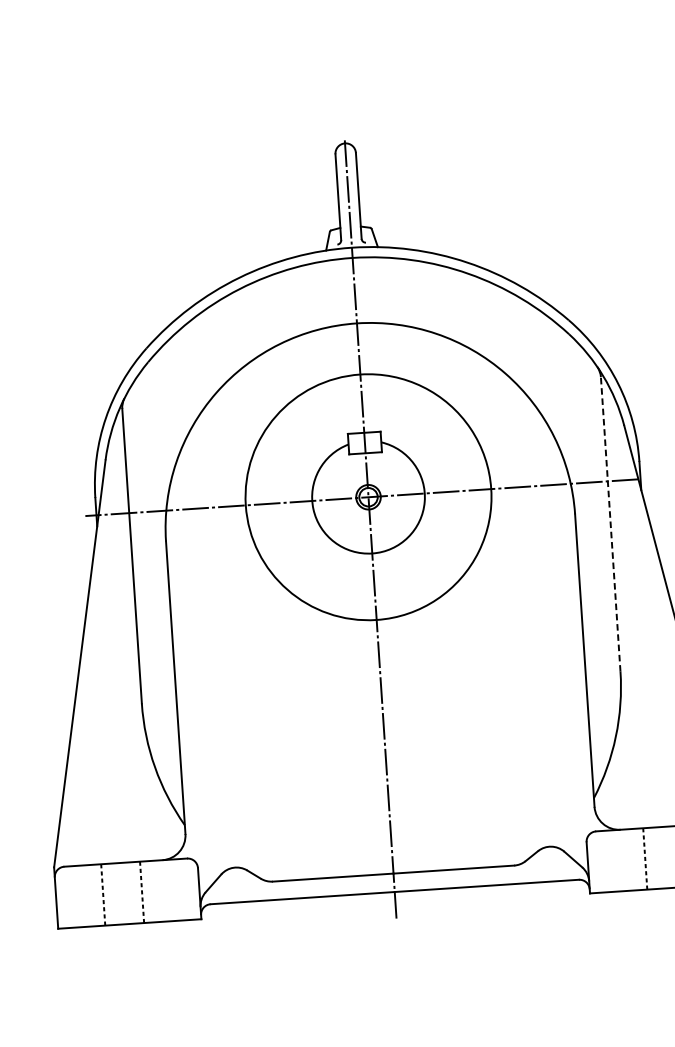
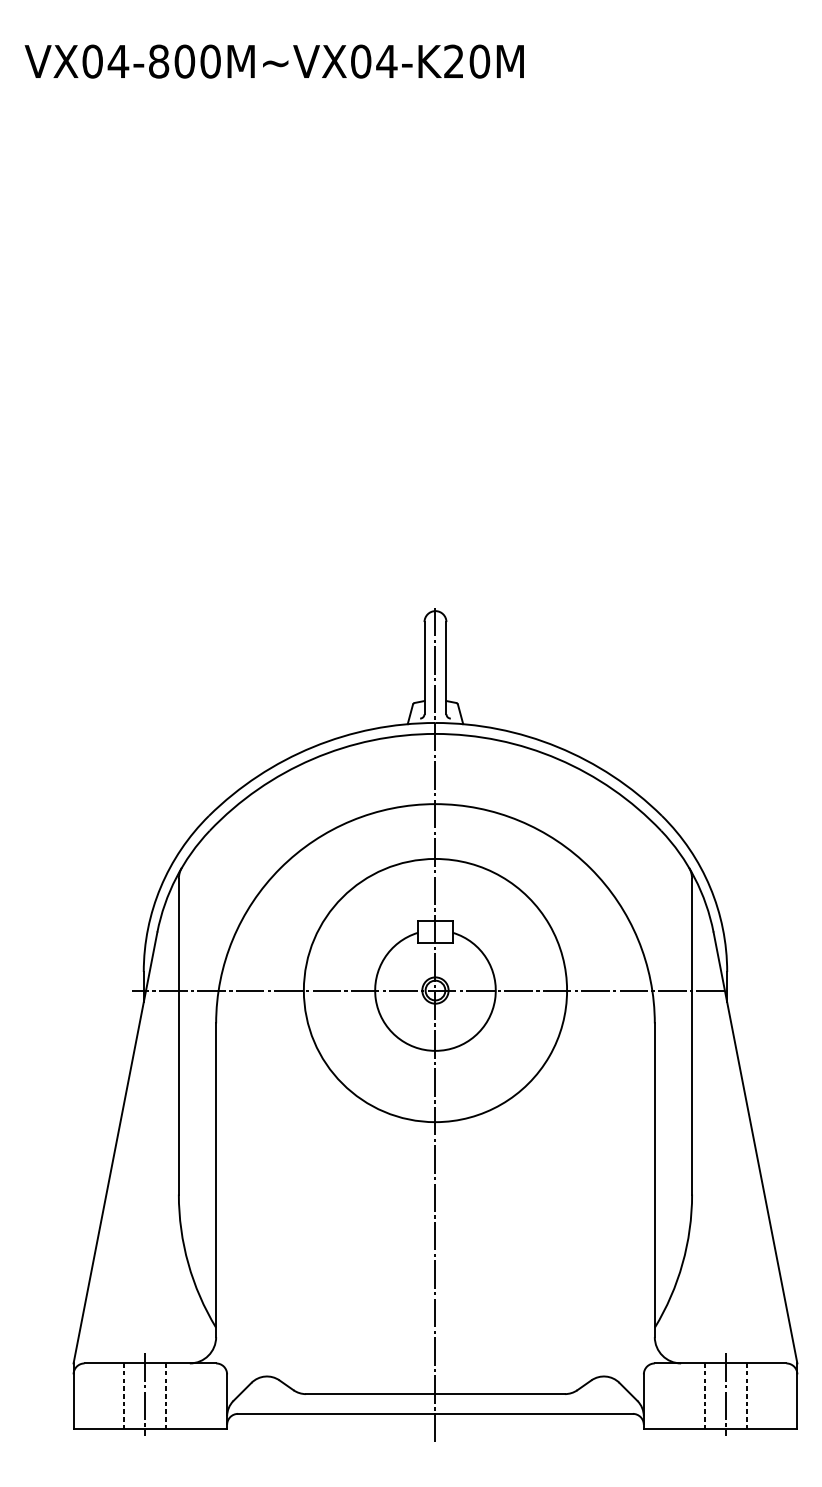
line: (611, 524) -> (692, 1036), dashed -> solid
line: (664, 855) -> (726, 1394), added
line: (122, 891) -> (144, 1394), added

